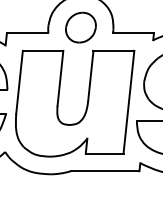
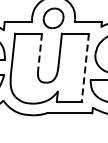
line: (61, 79) -> (40, 52), solid -> dashed
line: (129, 103) -> (85, 68), solid -> dashed

